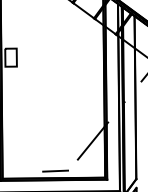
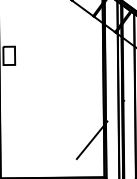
line: (55, 170) -> (54, 170), removed

